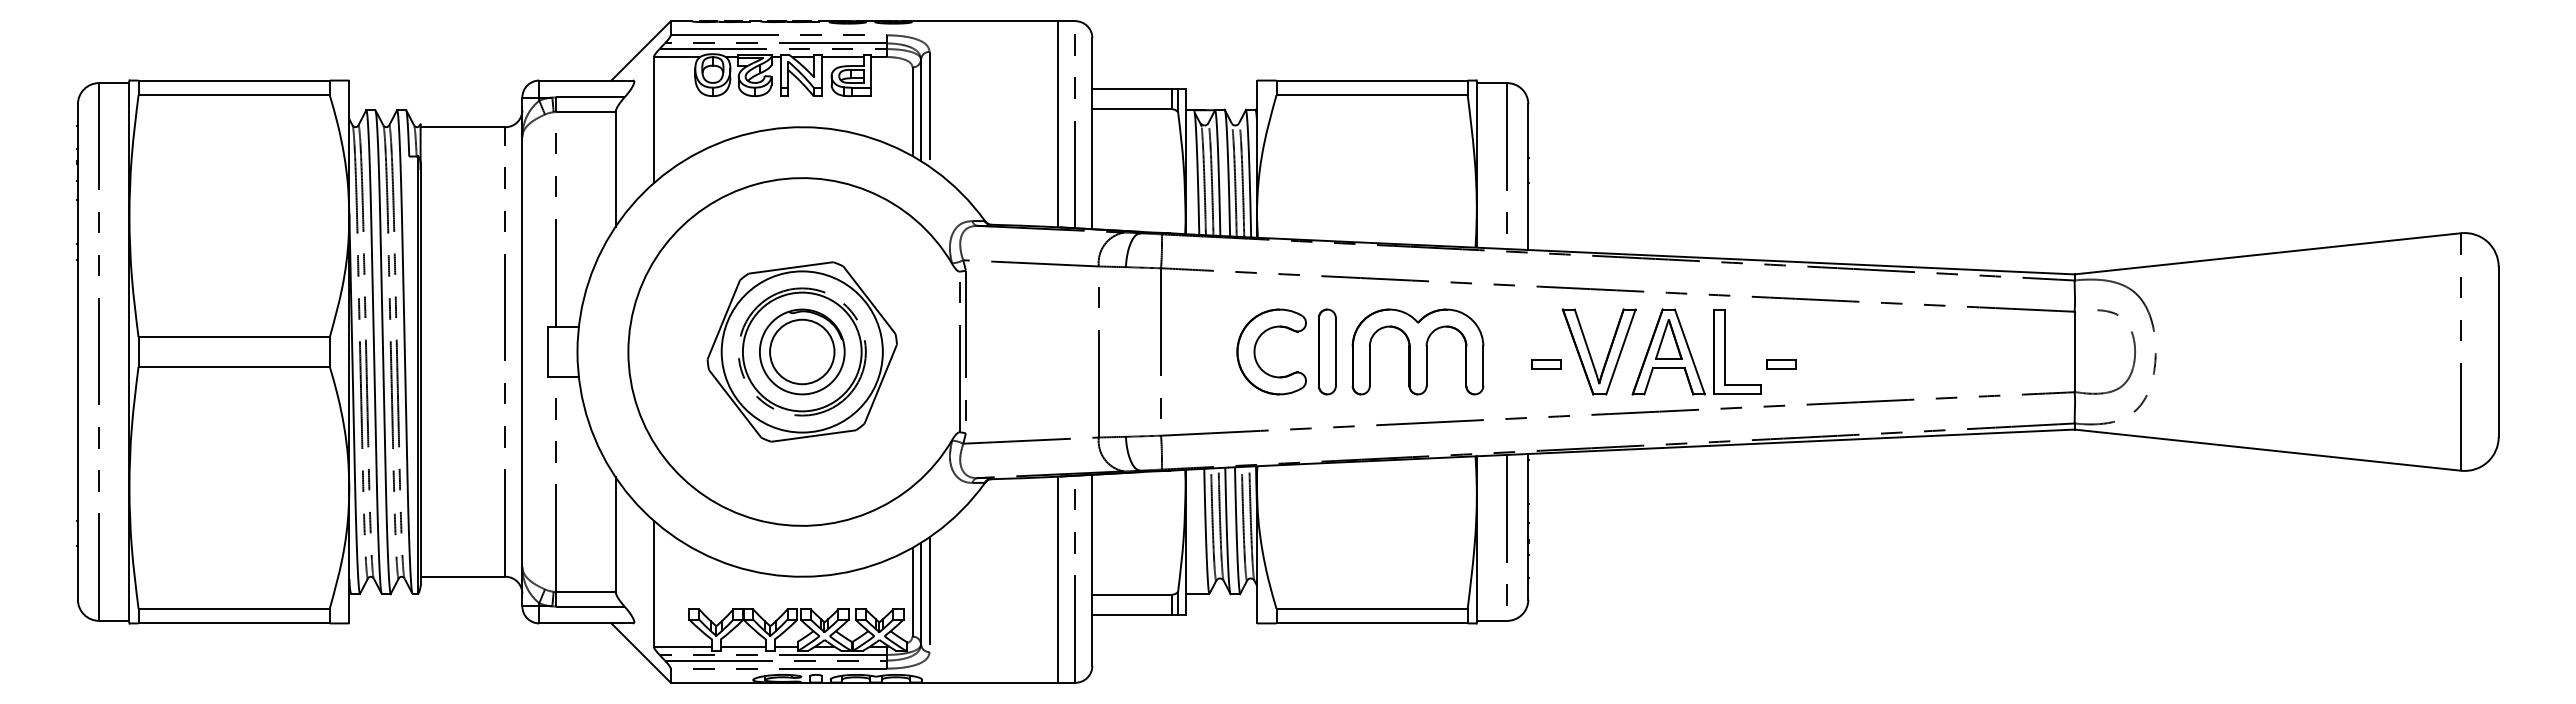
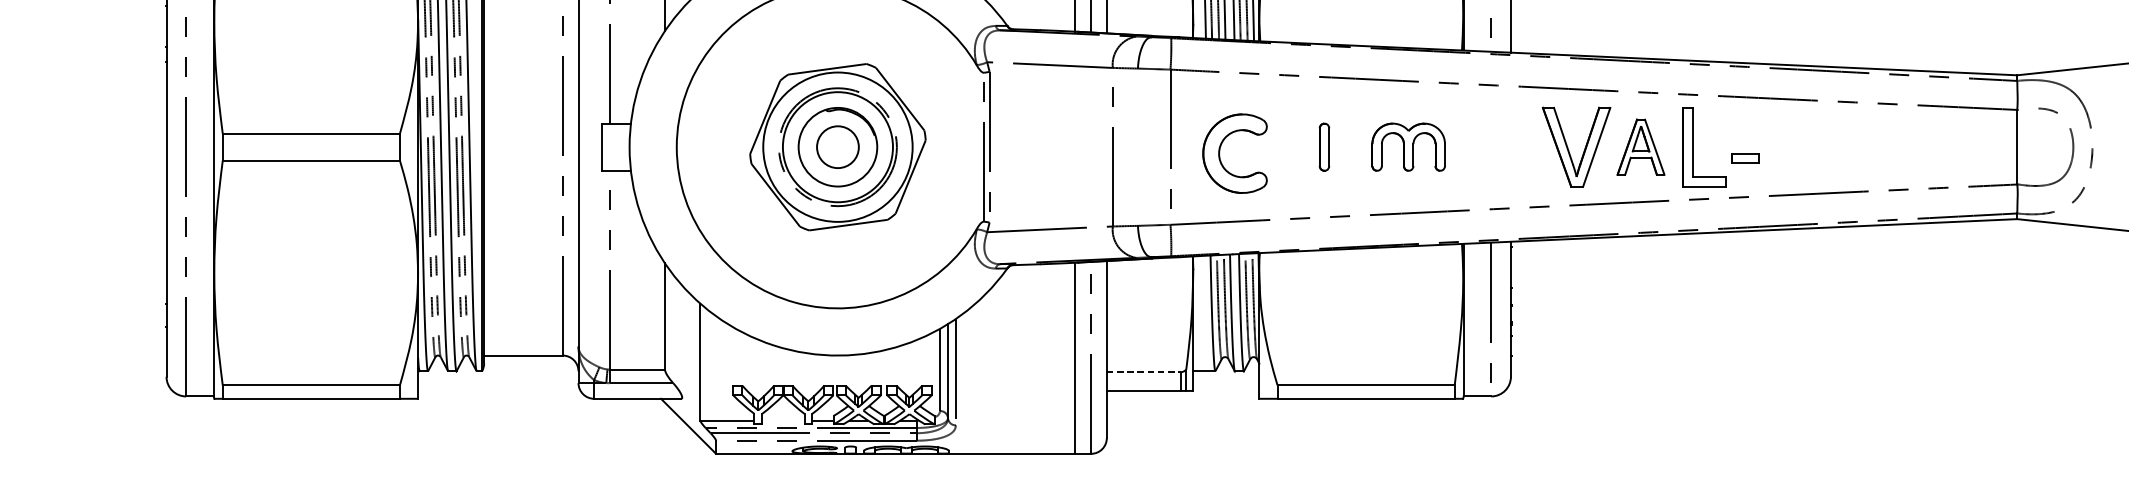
circle: (802, 351) -> (838, 146), size x0.7
part: (1255, 351) -> (1220, 153), moved
part: (1326, 351) -> (1323, 146), size x0.6
part: (1417, 351) -> (1408, 146), size x0.6
part: (1668, 351) -> (1640, 146), size x0.7
part: (1546, 364) -> (1527, 158), removed
line: (1132, 594) -> (1144, 372), solid -> dashed
line: (743, 646) -> (783, 420), removed

